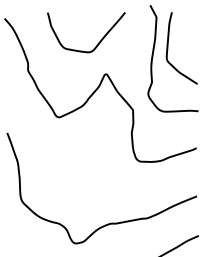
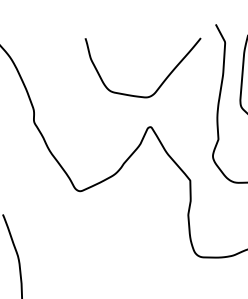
curve: (97, 43) -> (159, 84), moved

